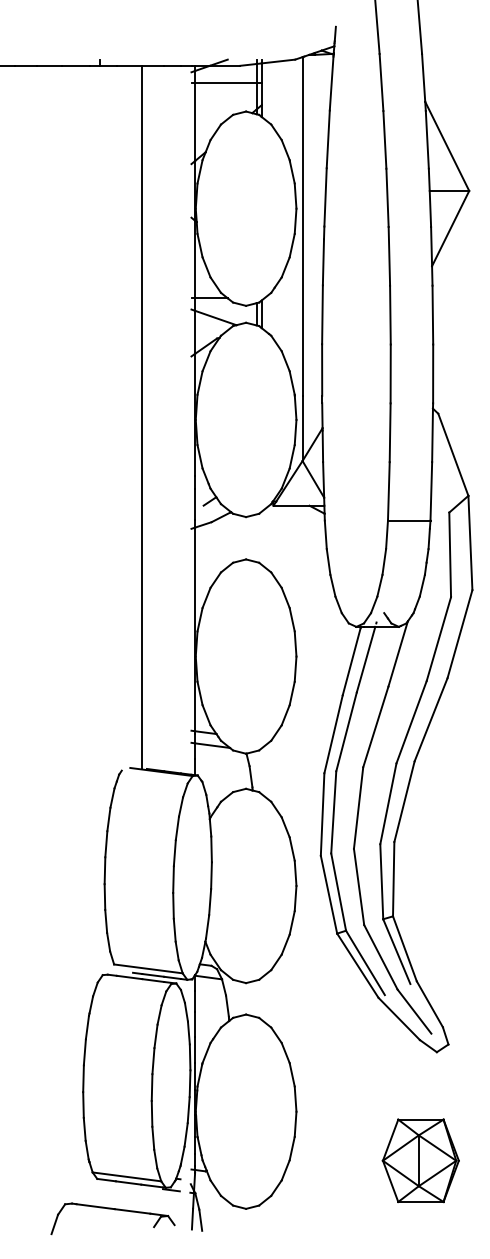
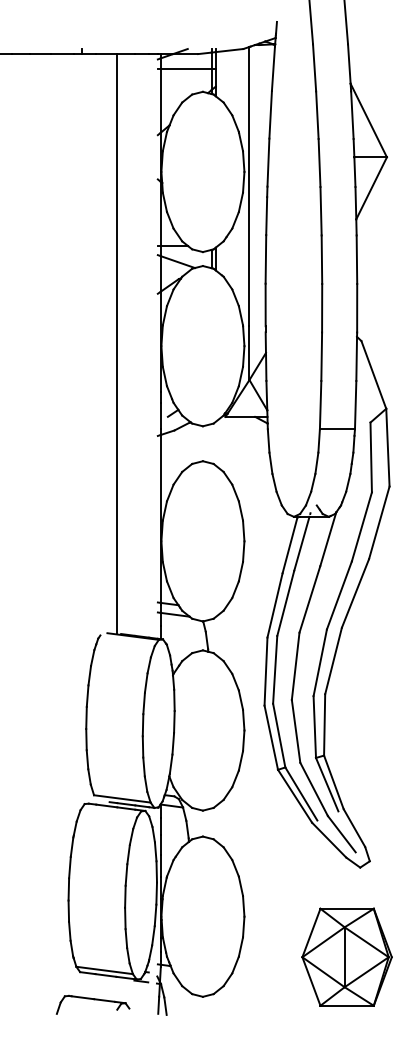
part: (420, 1159) -> (346, 956), size x1.43
part: (112, 1218) -> (92, 1004), size x0.71

